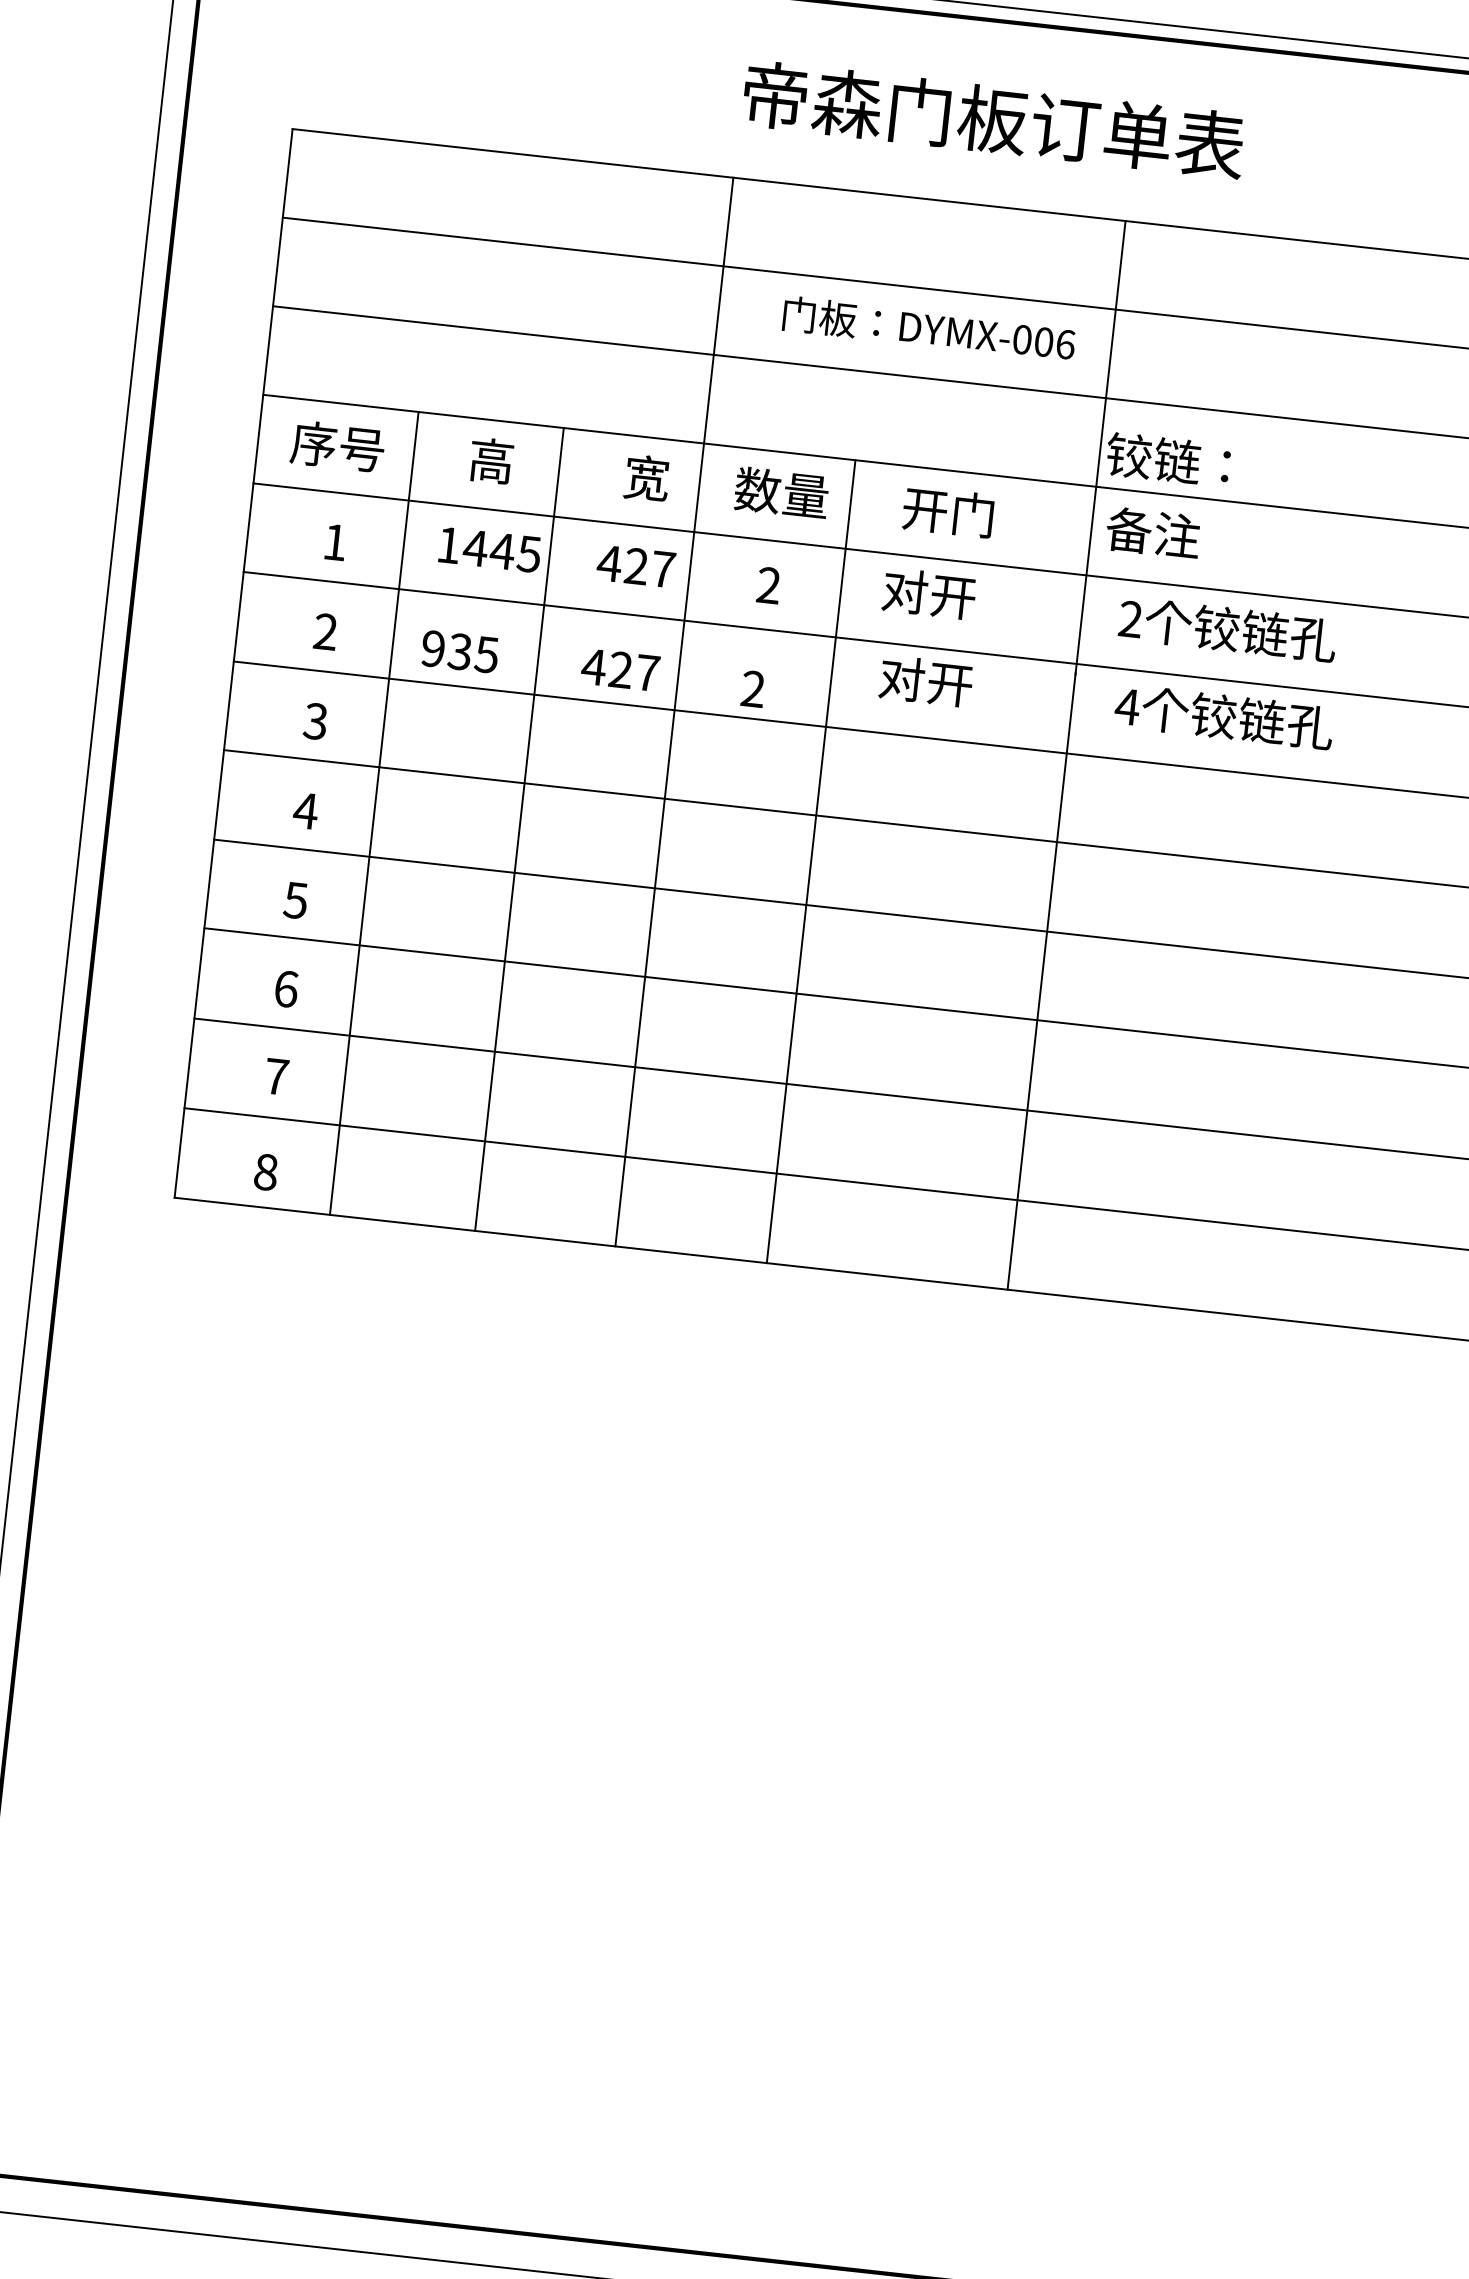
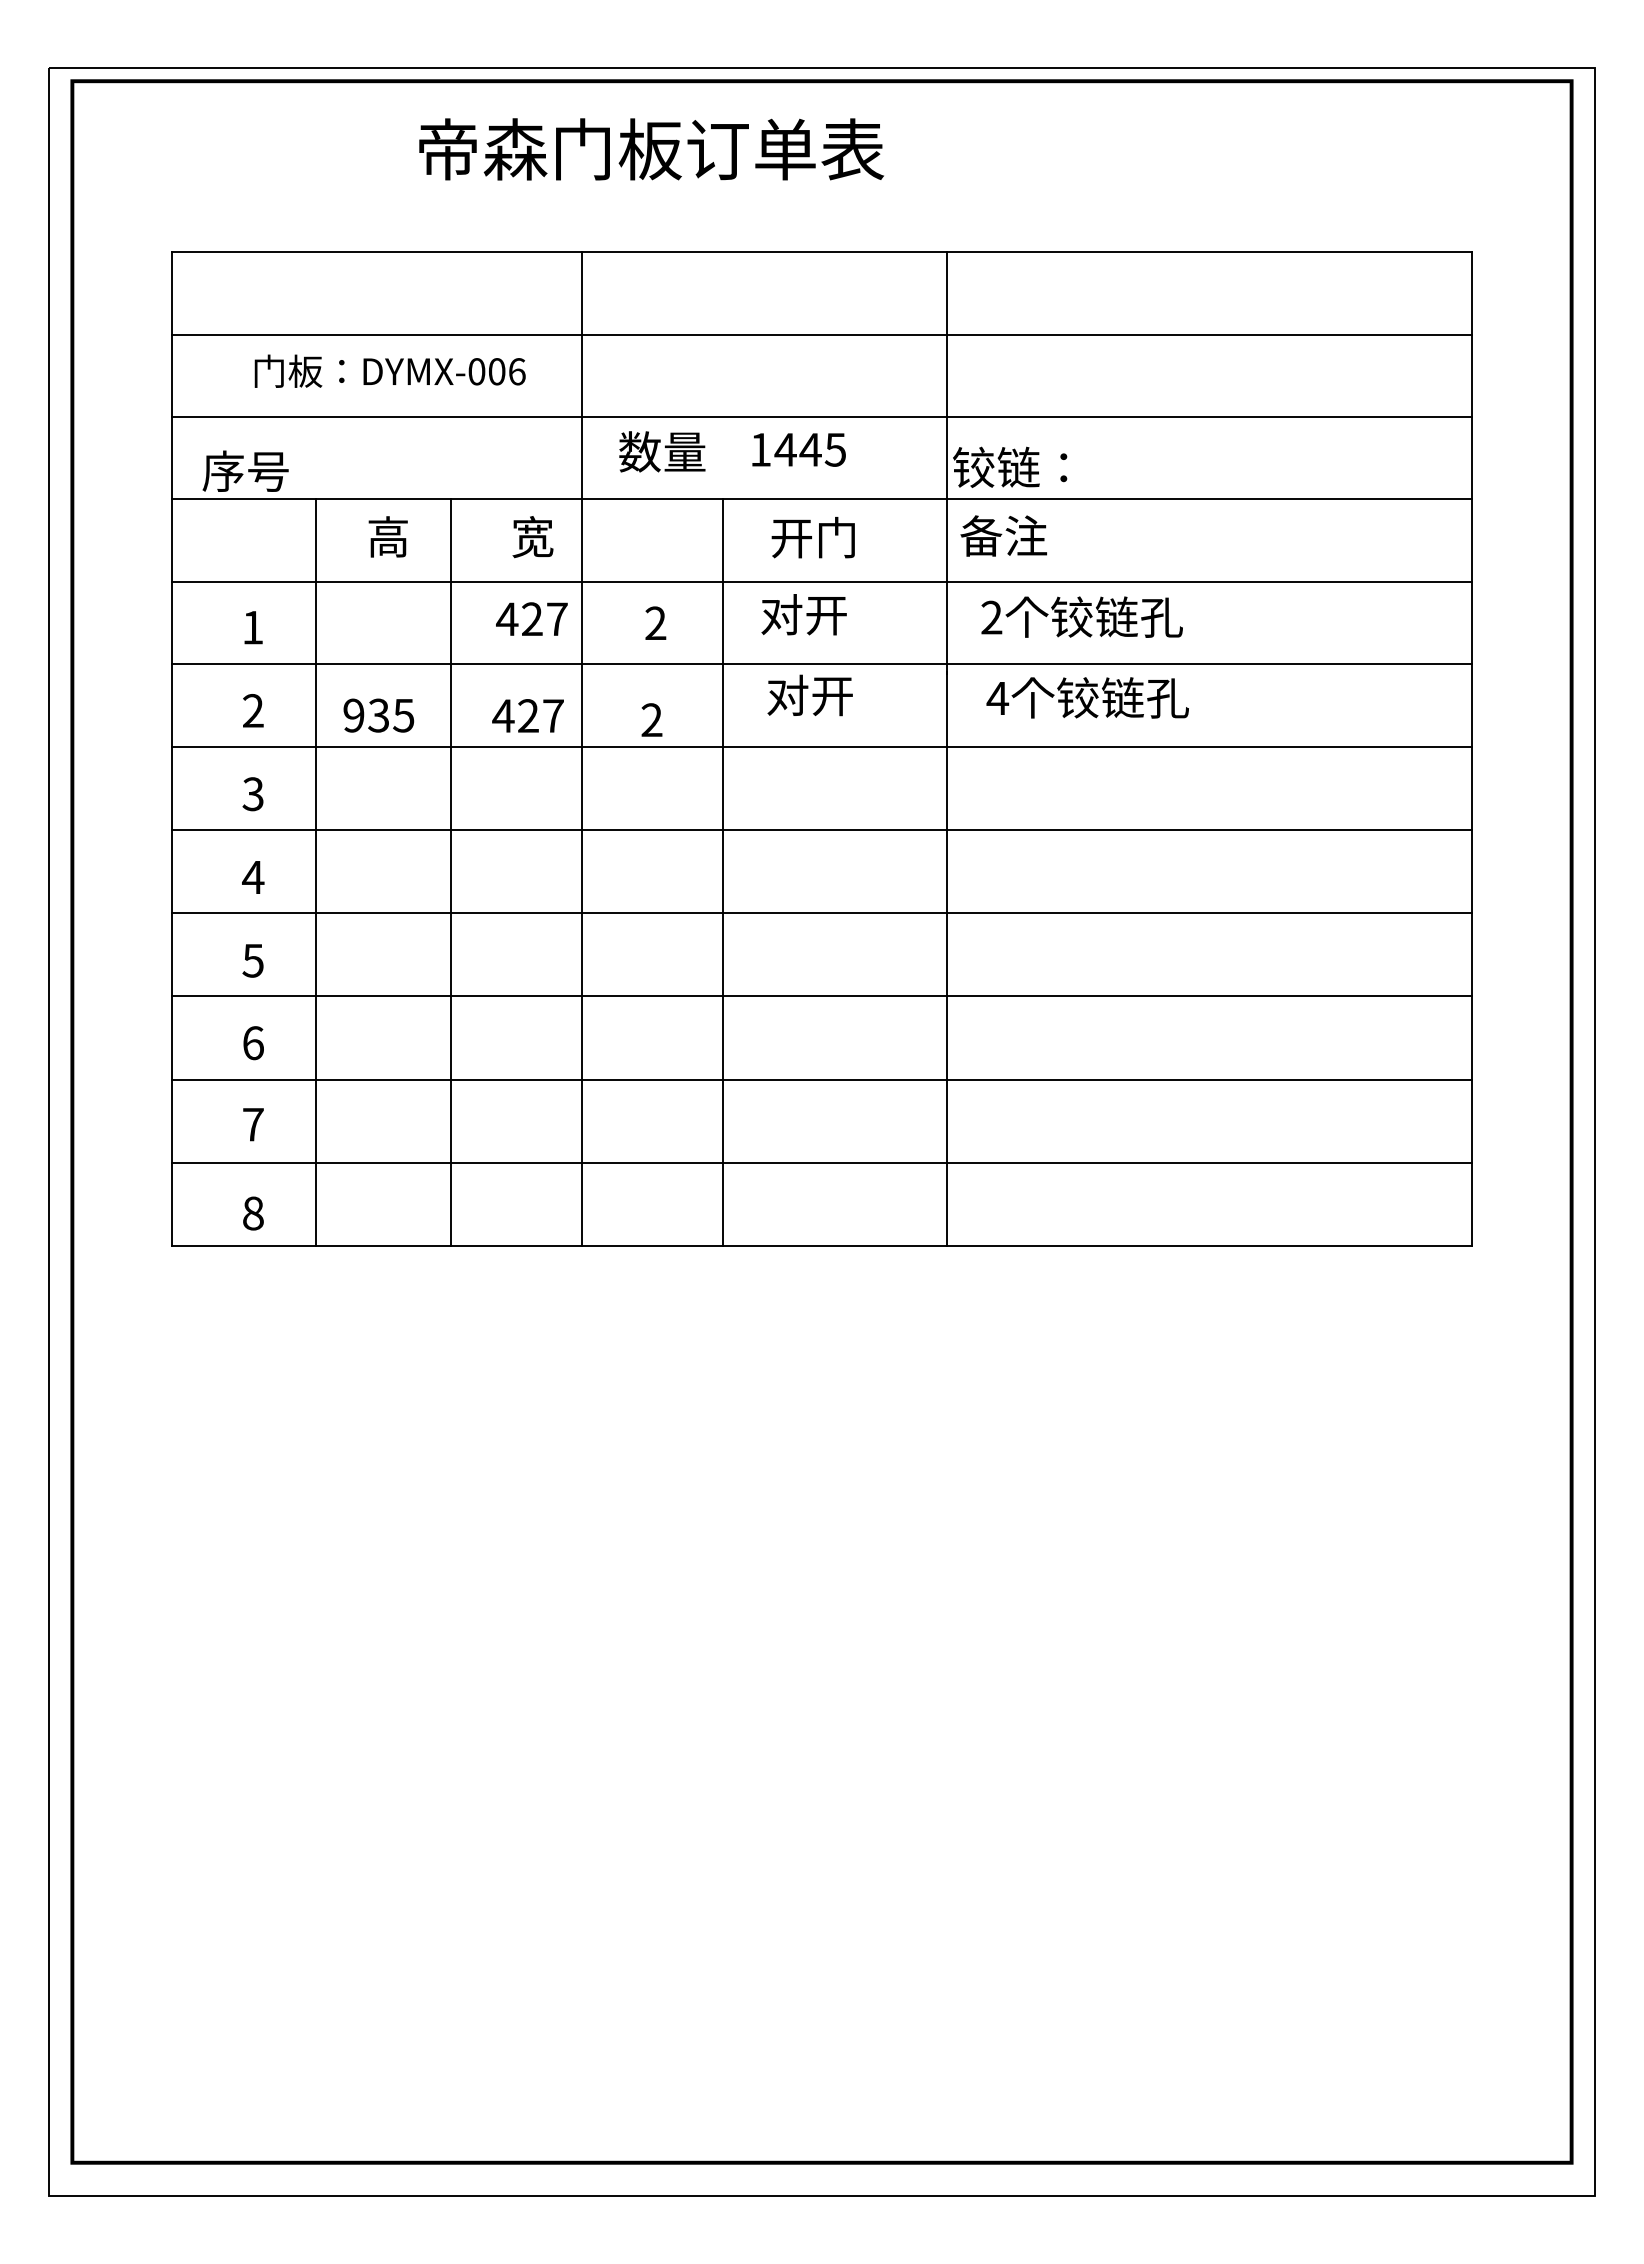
text: (993, 119) -> (651, 149), moved
text: (928, 328) -> (389, 370), moved
text: (337, 445) -> (245, 470), moved
text: (782, 492) -> (662, 451), moved
text: (489, 549) -> (798, 449), moved

